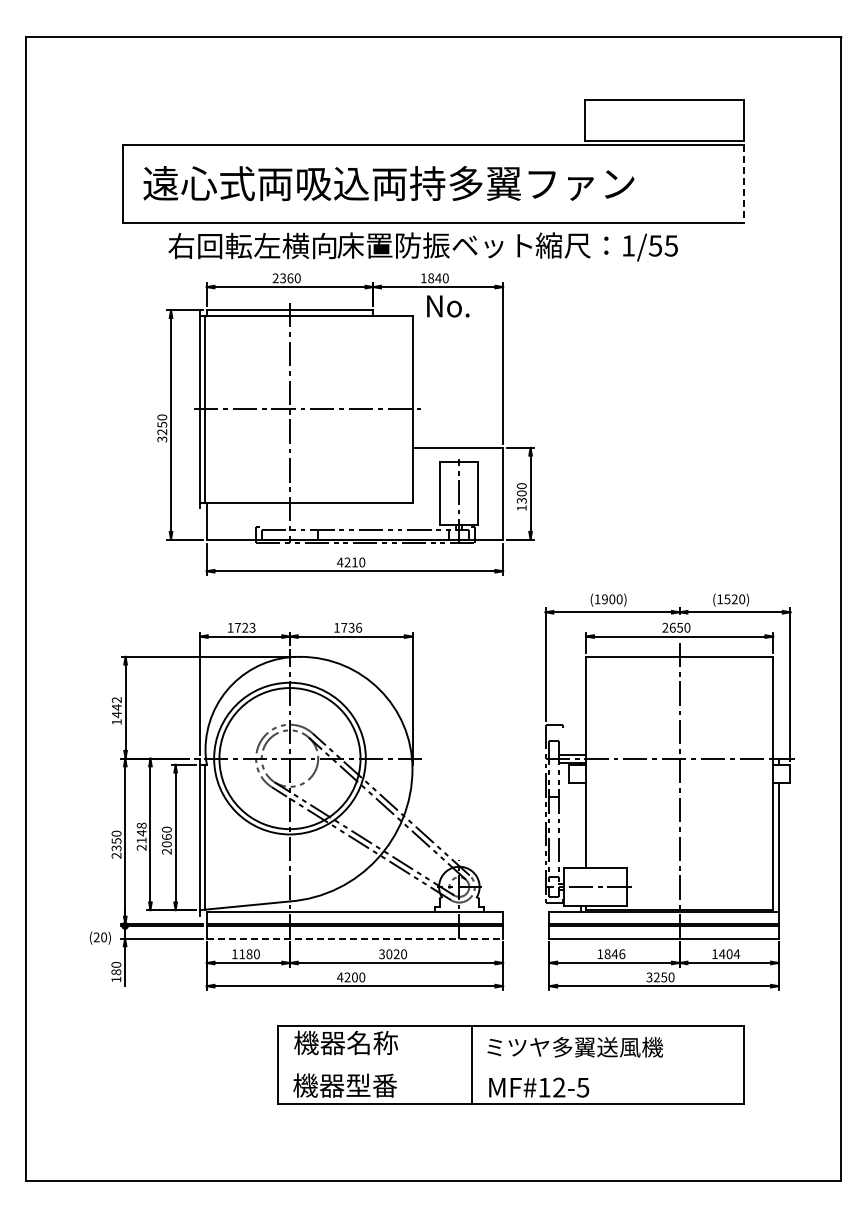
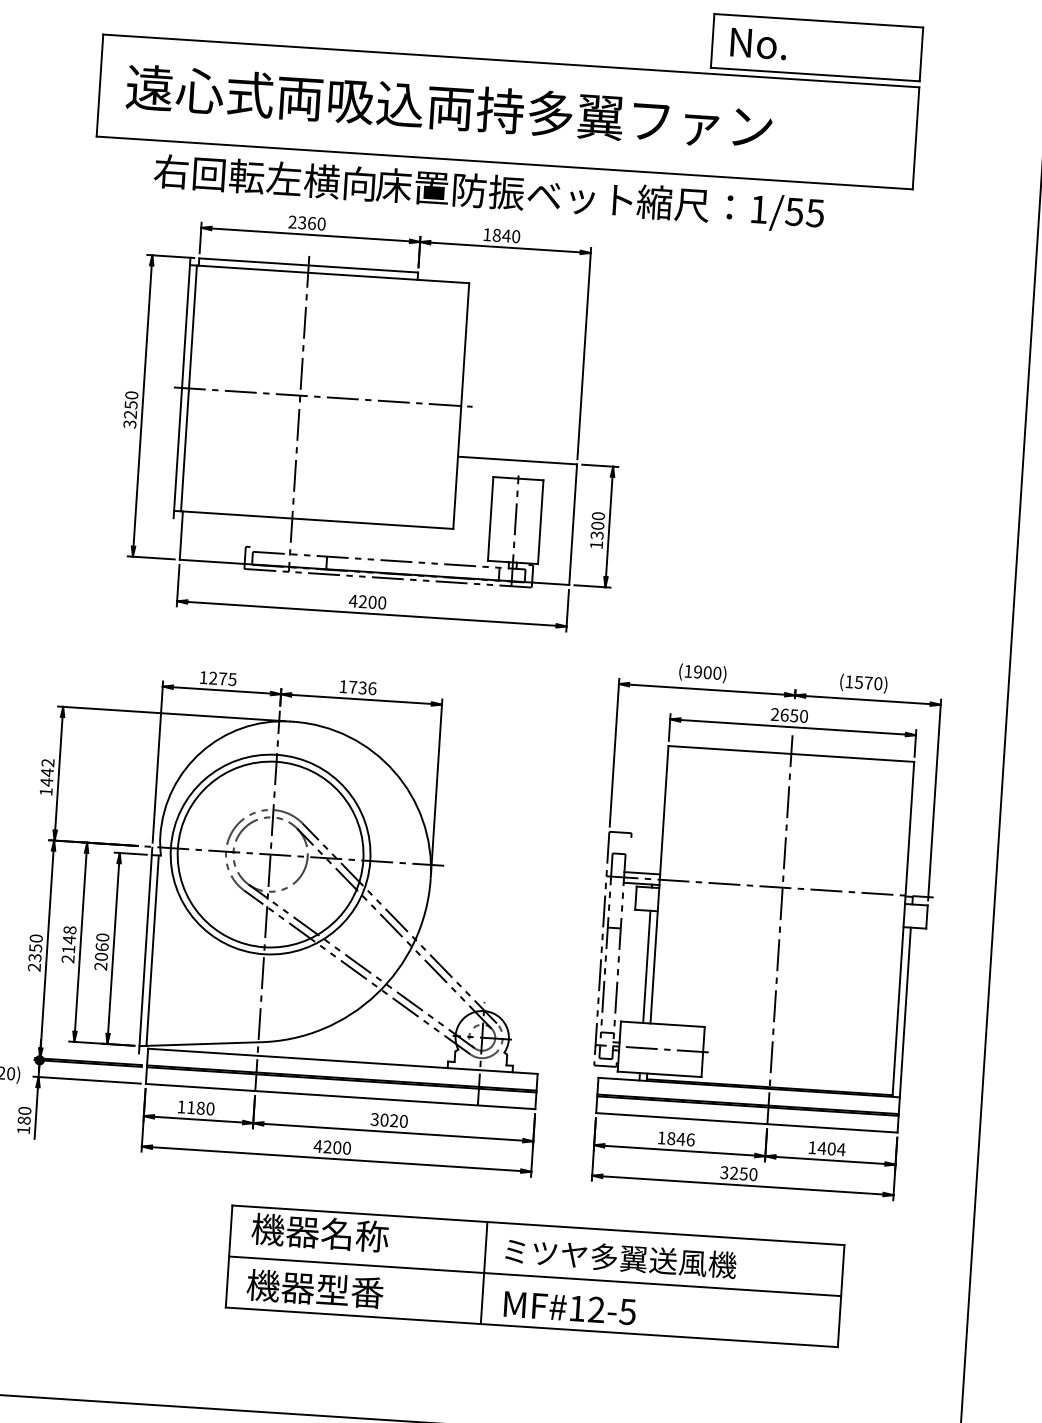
line: (743, 184) -> (915, 138), dashed -> solid
text: (448, 306) -> (759, 44), moved
text: (354, 562) -> (372, 602), 4210 -> 4200
text: (734, 599) -> (868, 683), (1520) -> (1570)
text: (245, 627) -> (223, 678), 1723 -> 1275
line: (580, 824) -> (646, 965), added
line: (355, 938) -> (341, 1096), dashed -> solid
line: (510, 1065) -> (534, 1276), added

